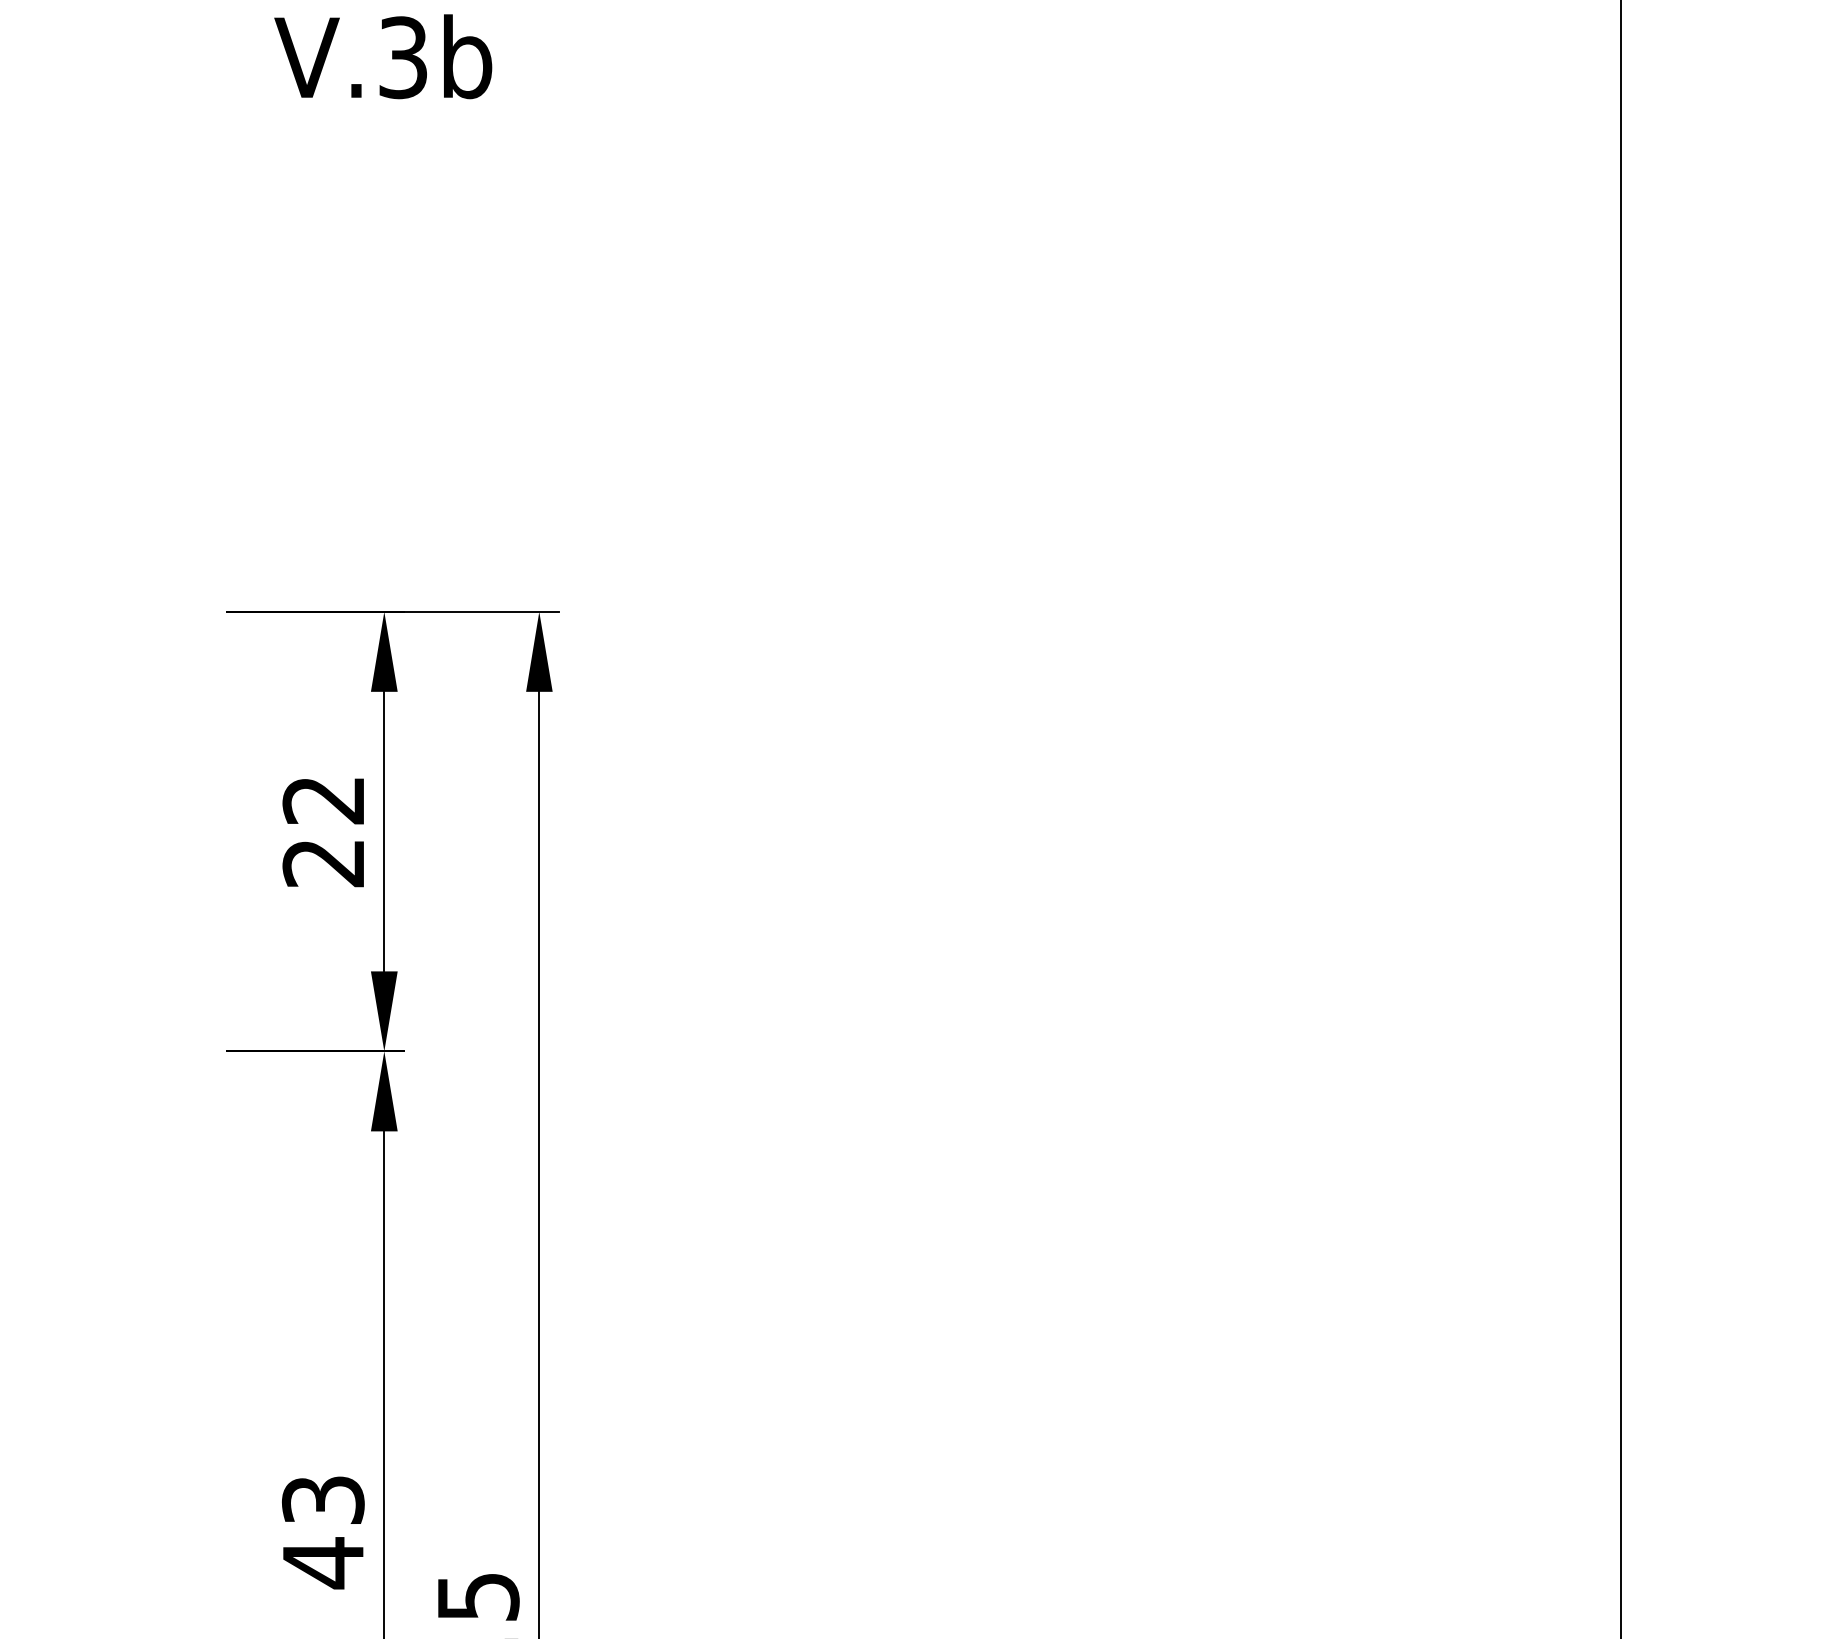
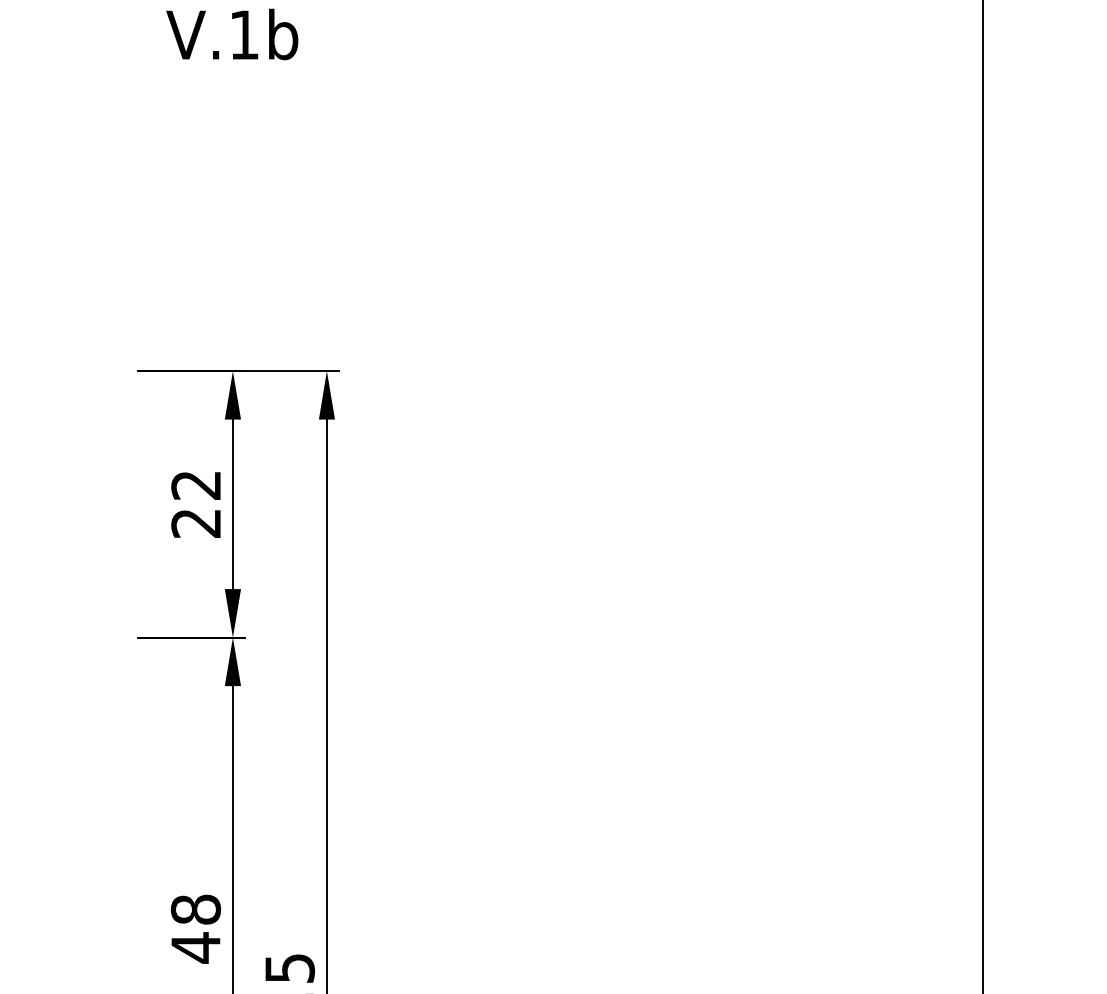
text: (403, 58) -> (244, 35), V.3b -> V.1b
text: (322, 1499) -> (195, 909), 43 -> 48

